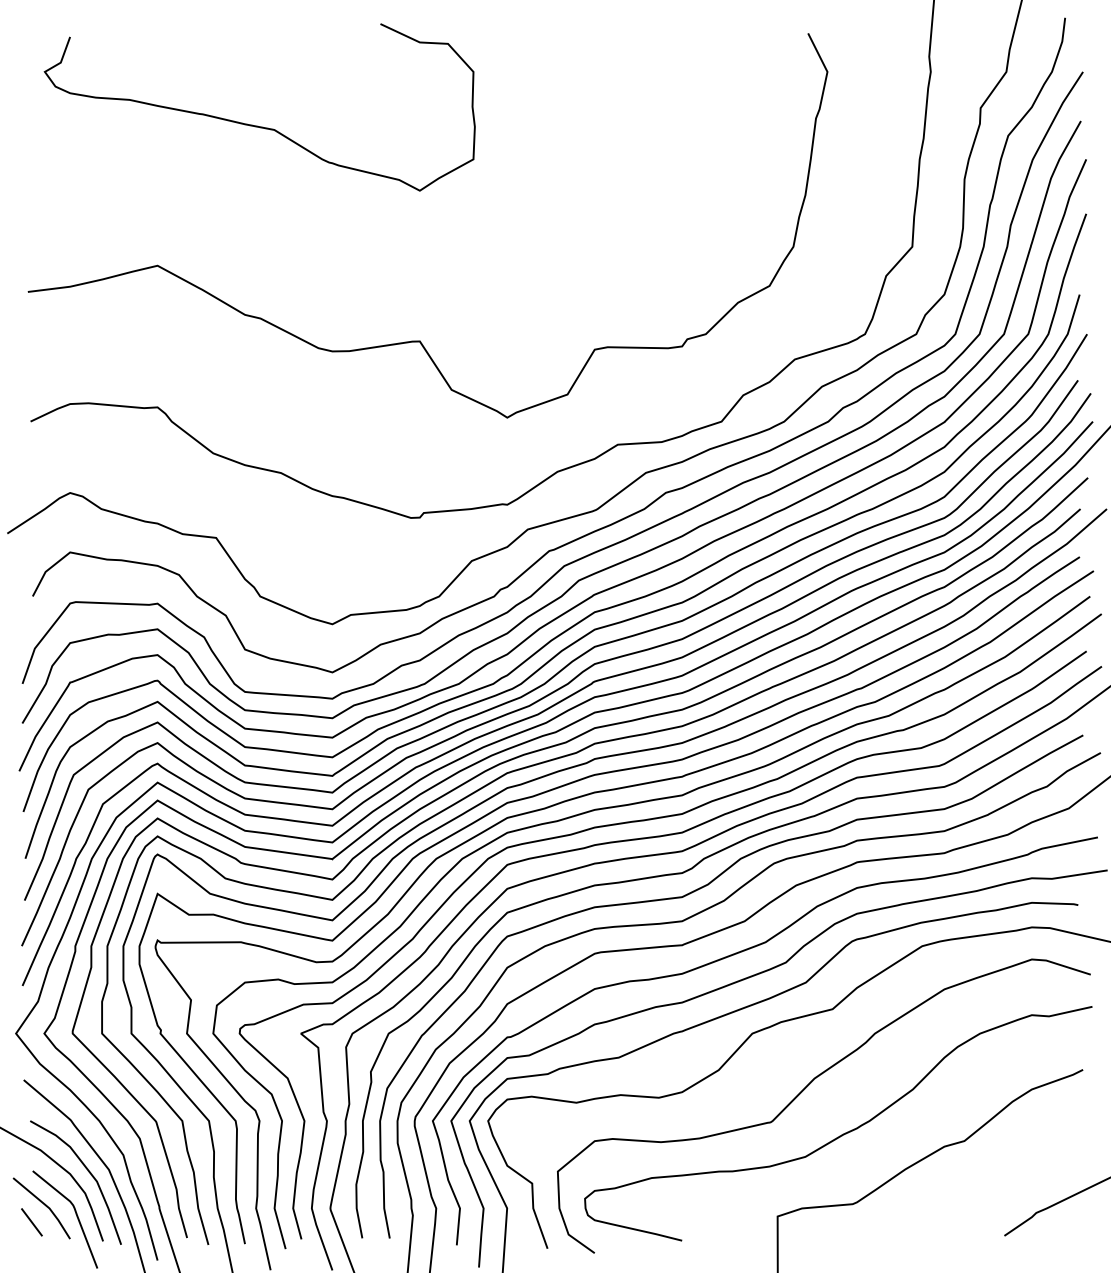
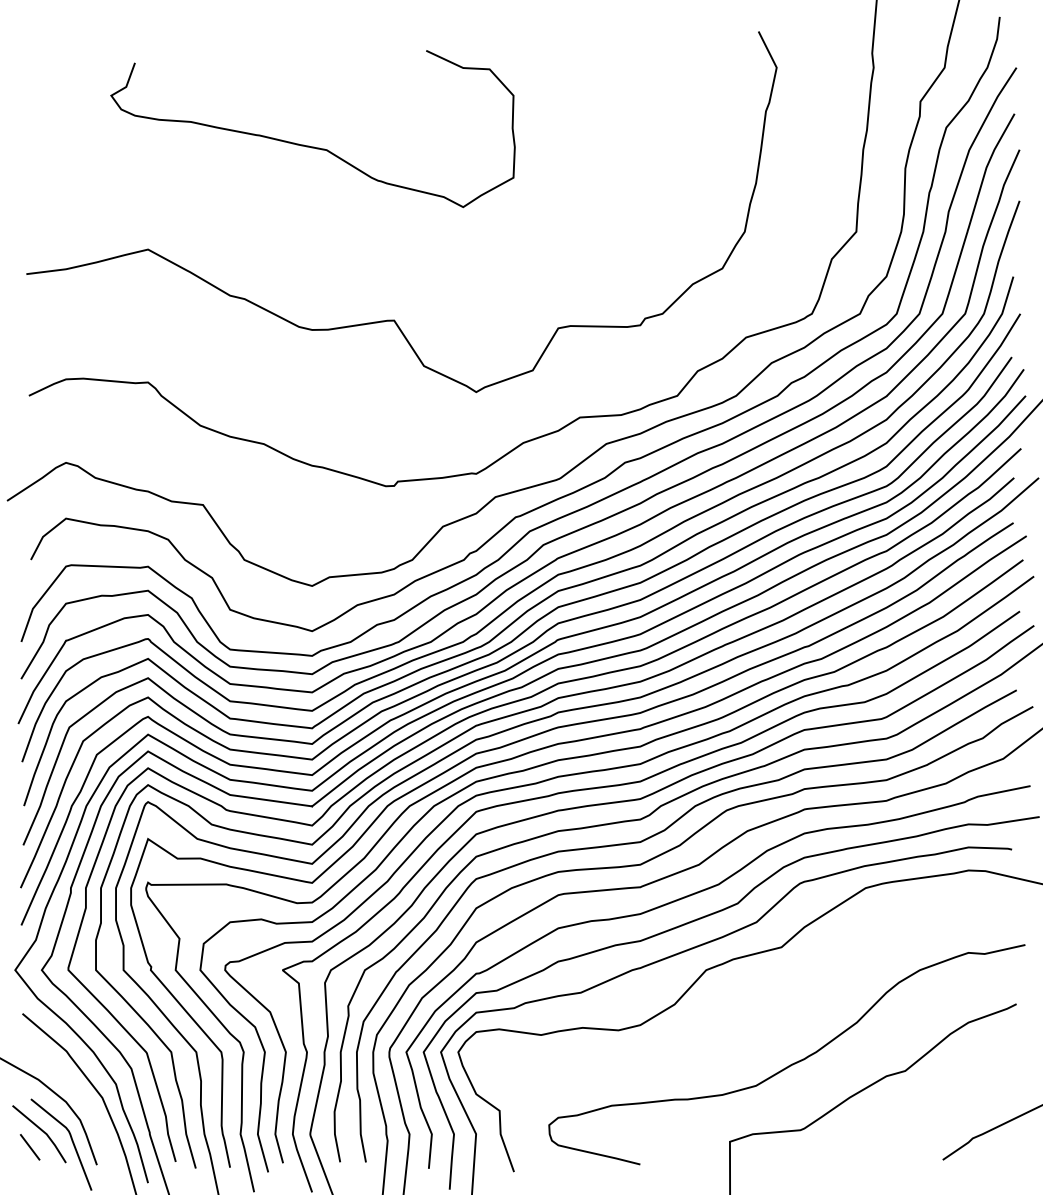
curve: (256, 125) -> (309, 145), moved
curve: (805, 1088) -> (756, 1021), removed
curve: (89, 1174) -> (84, 1102), removed

